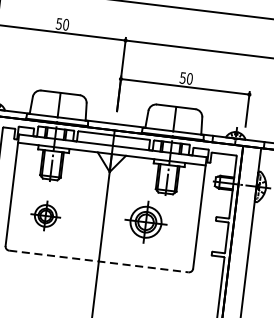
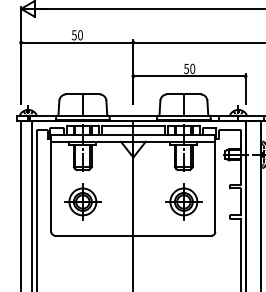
part: (45, 215) -> (82, 201), size x1.43
part: (145, 221) -> (183, 201), moved
line: (99, 261) -> (133, 235), dashed -> solid

